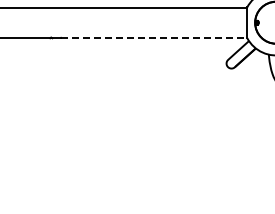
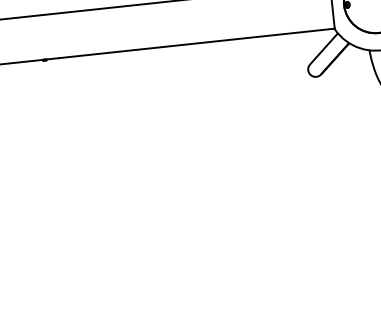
line: (154, 37) -> (197, 43), dashed -> solid

